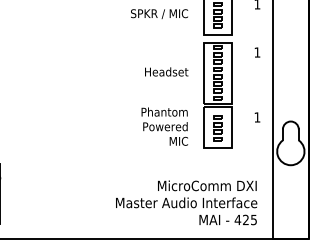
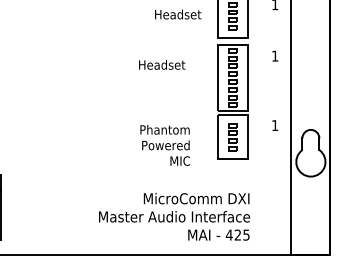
text: (159, 13) -> (170, 14), SPKR / MIC -> Headset
text: (166, 71) -> (162, 64), moved
text: (165, 126) -> (165, 145), moved
text: (186, 202) -> (174, 216), moved

